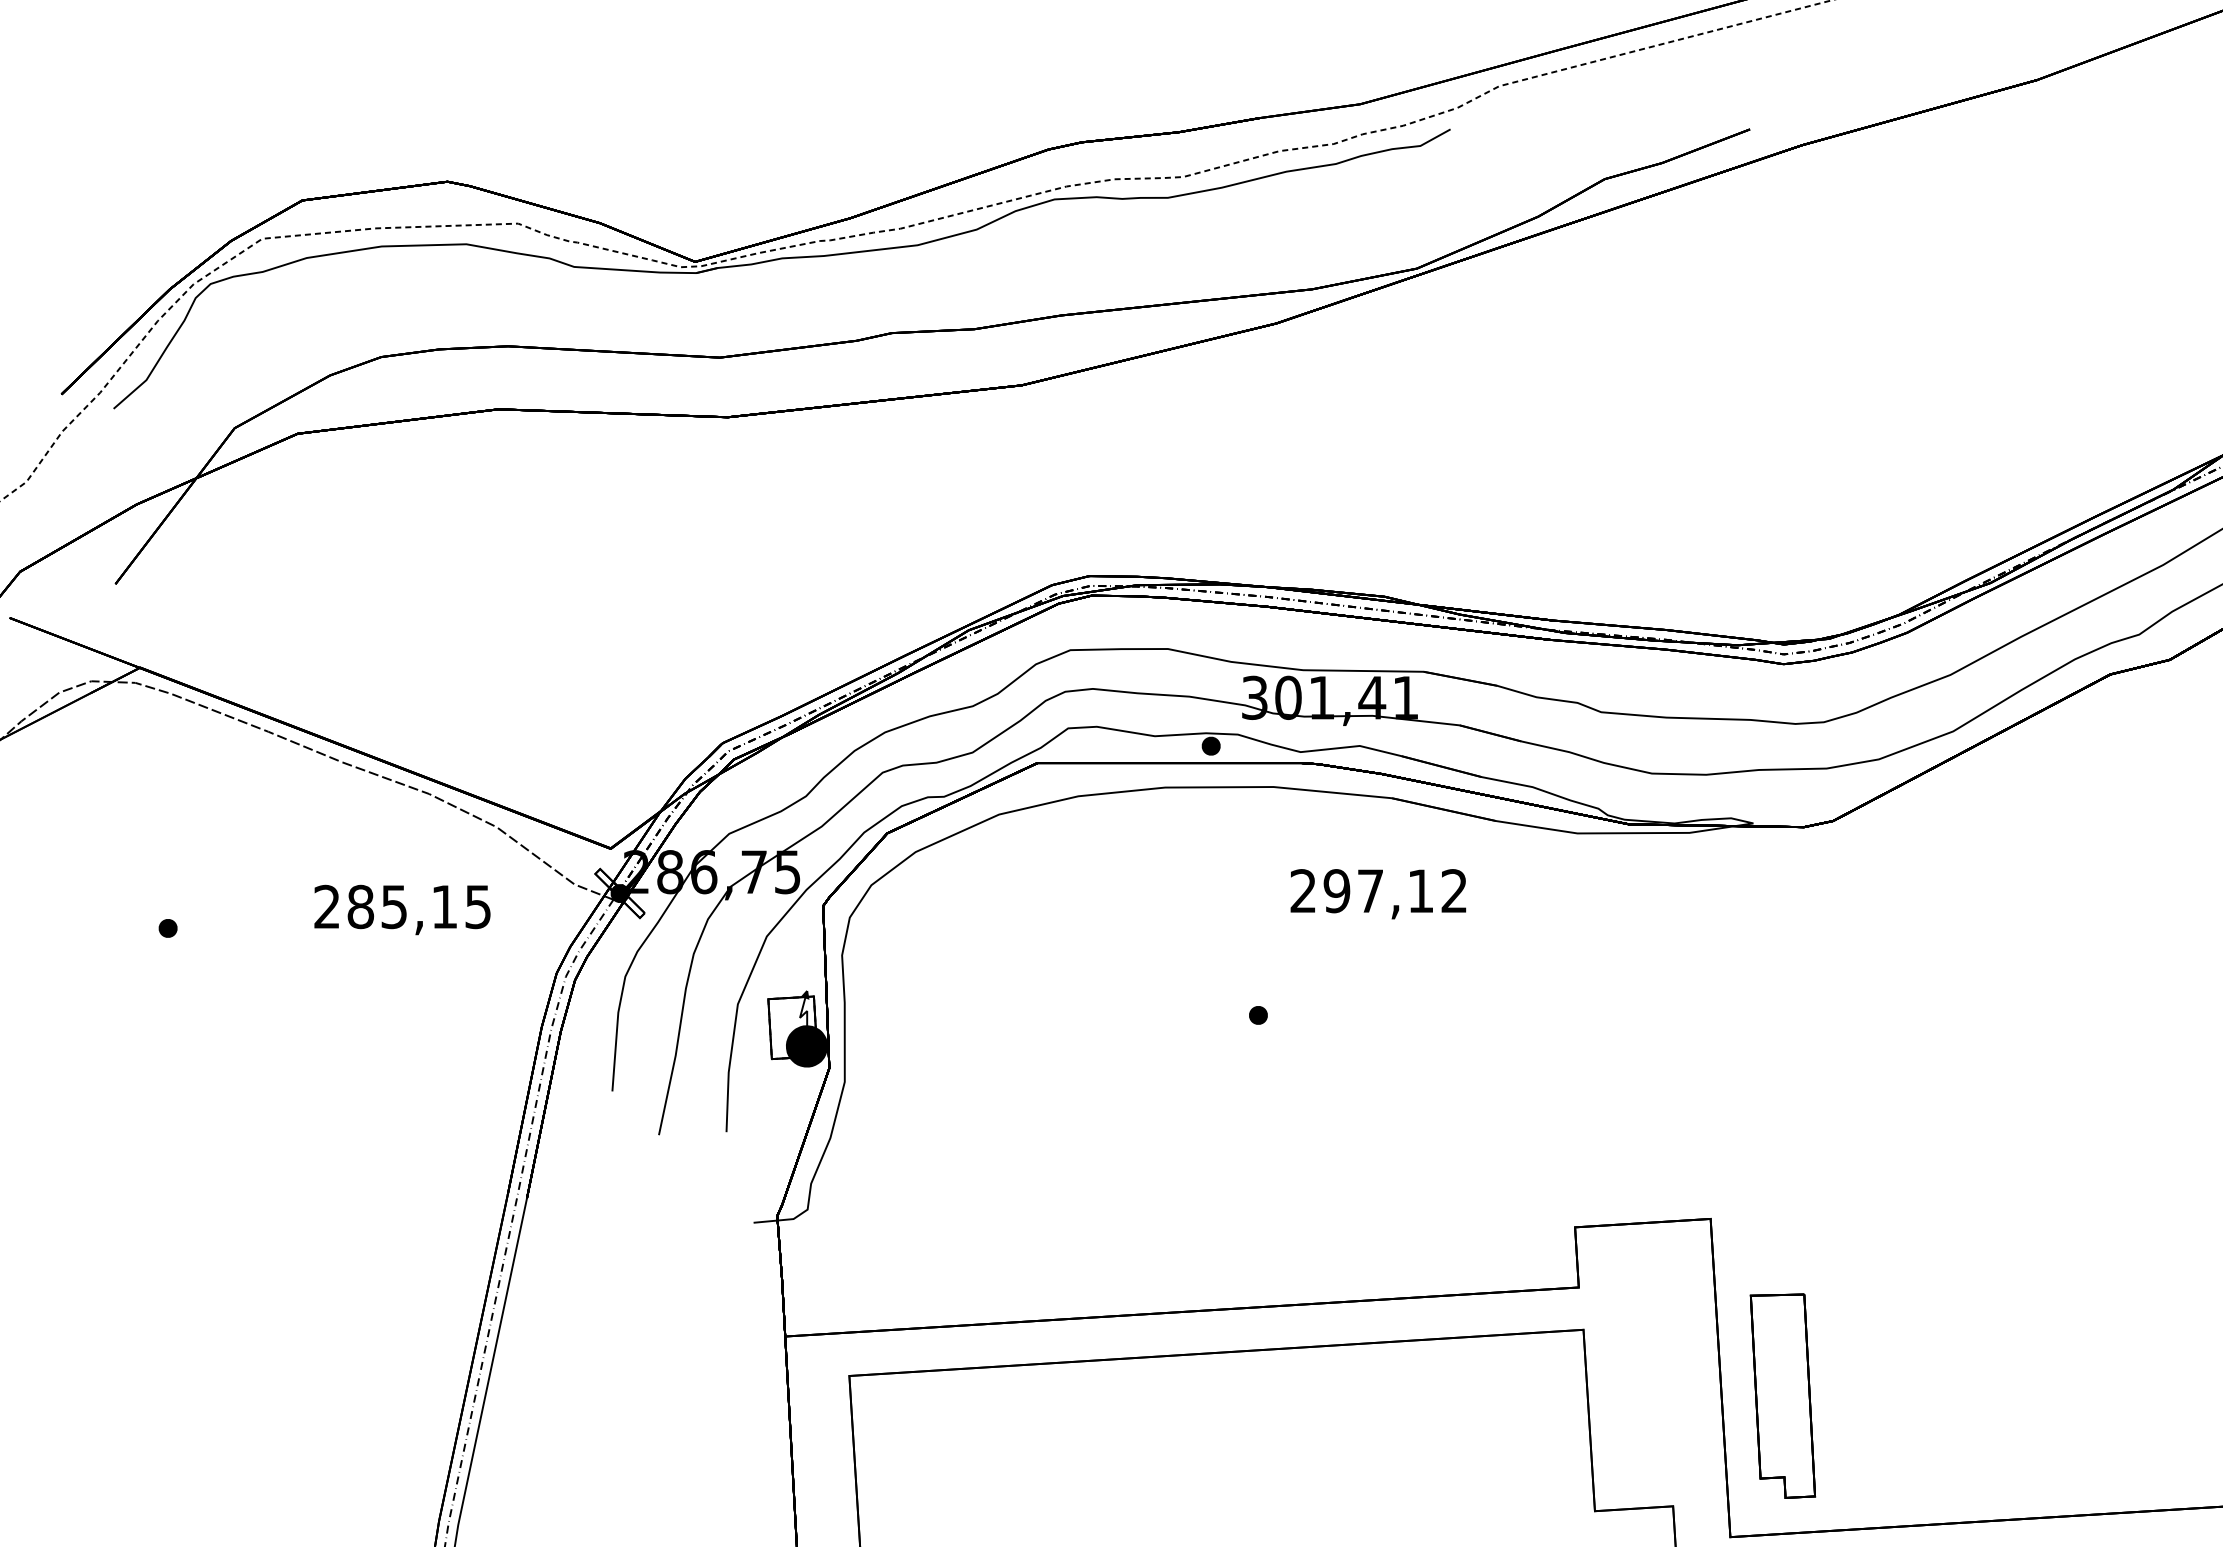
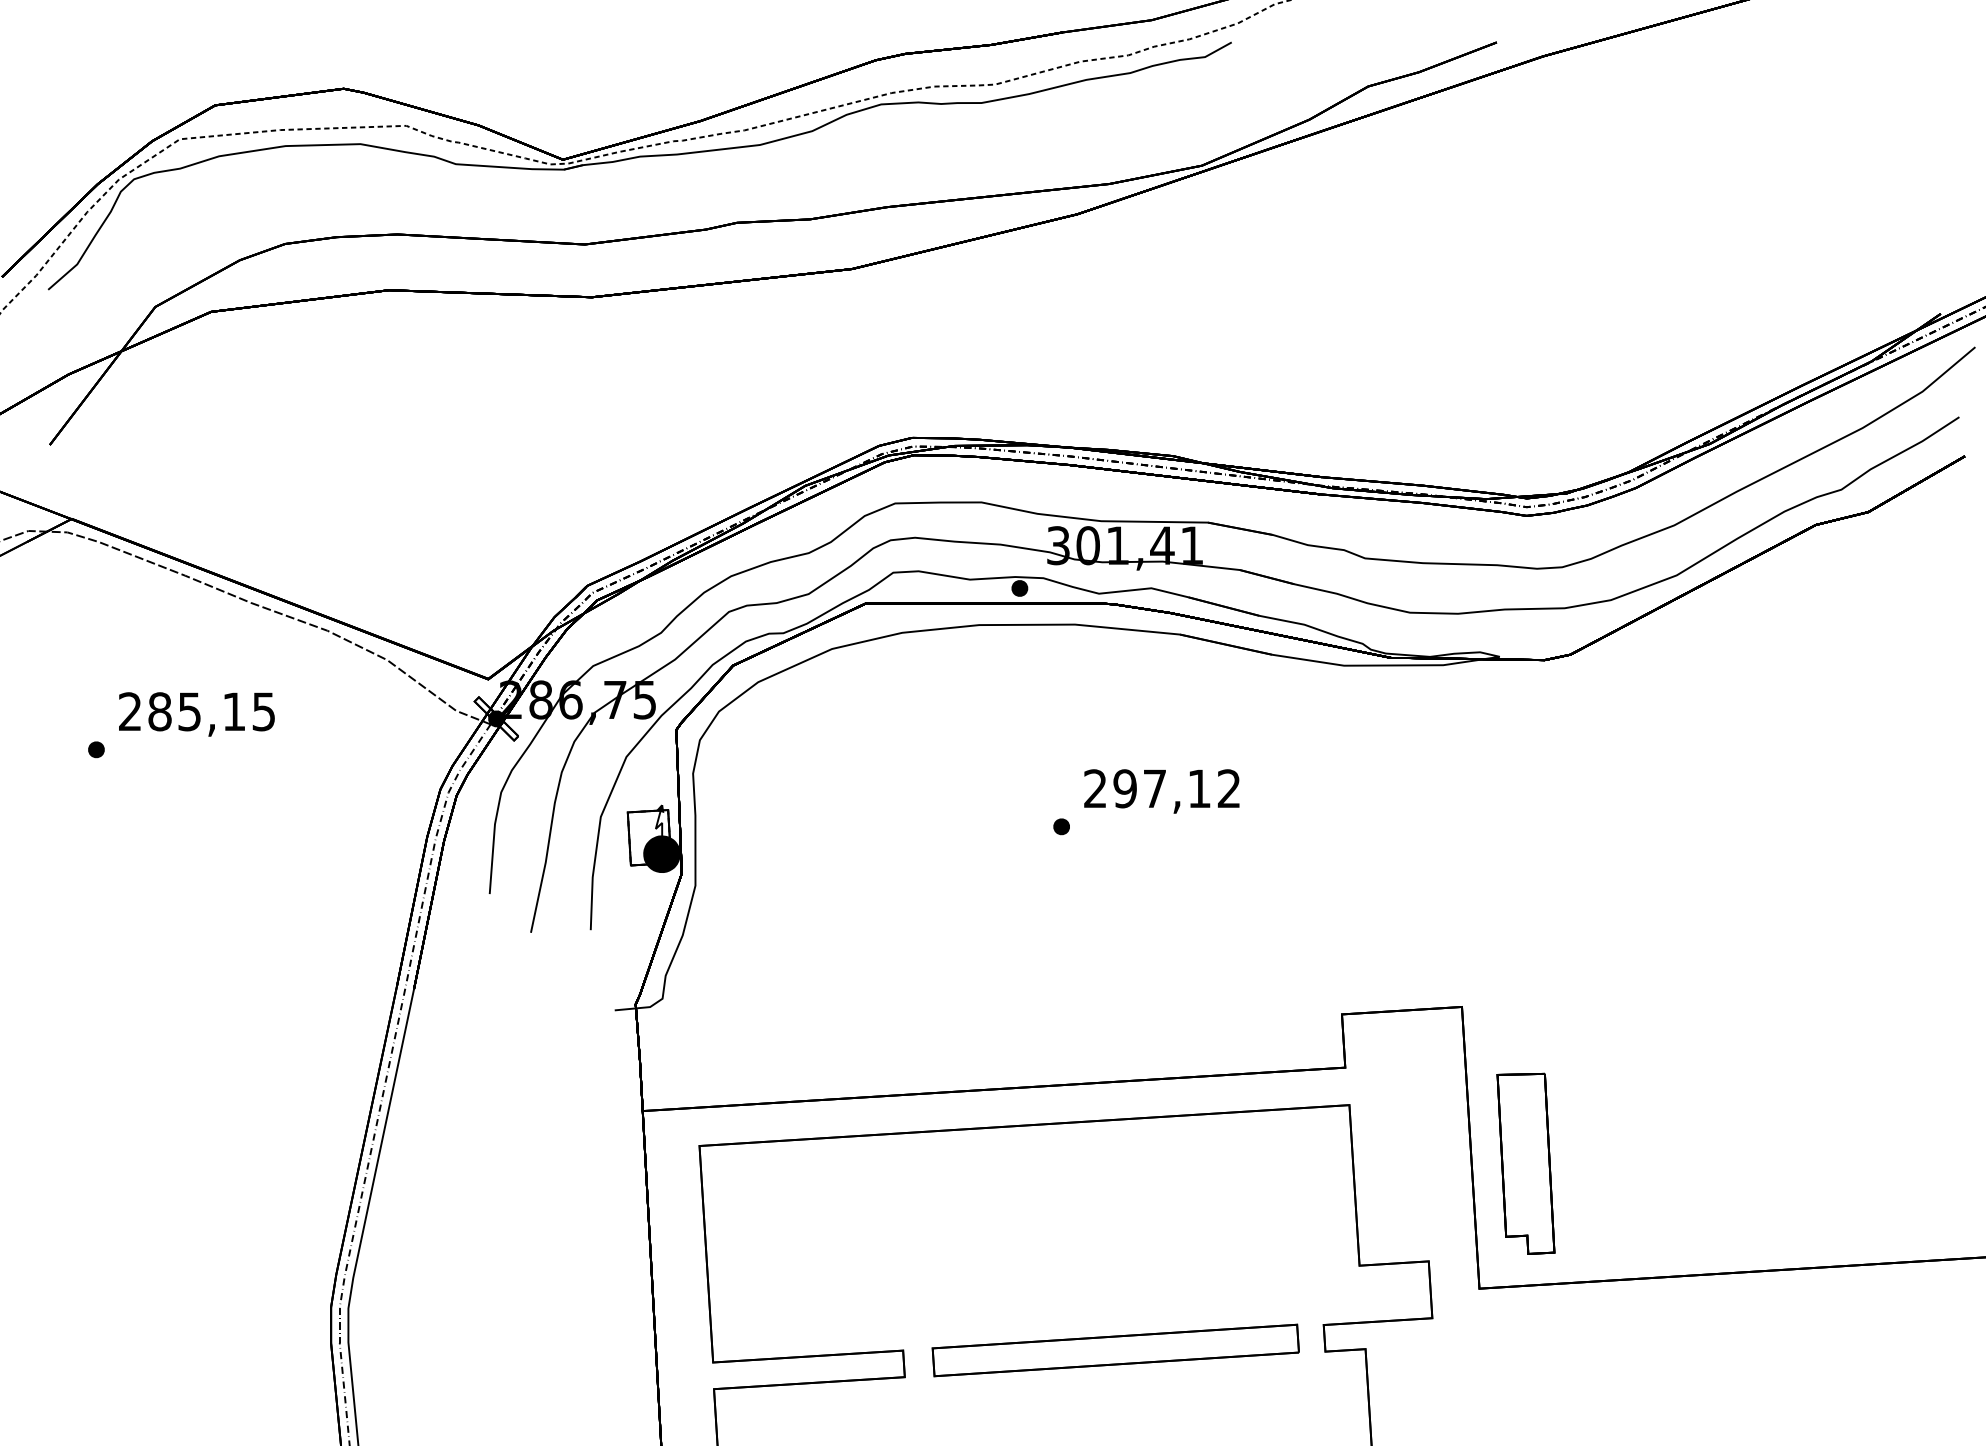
text: (1377, 894) -> (1161, 791), moved
text: (402, 910) -> (196, 714), moved

